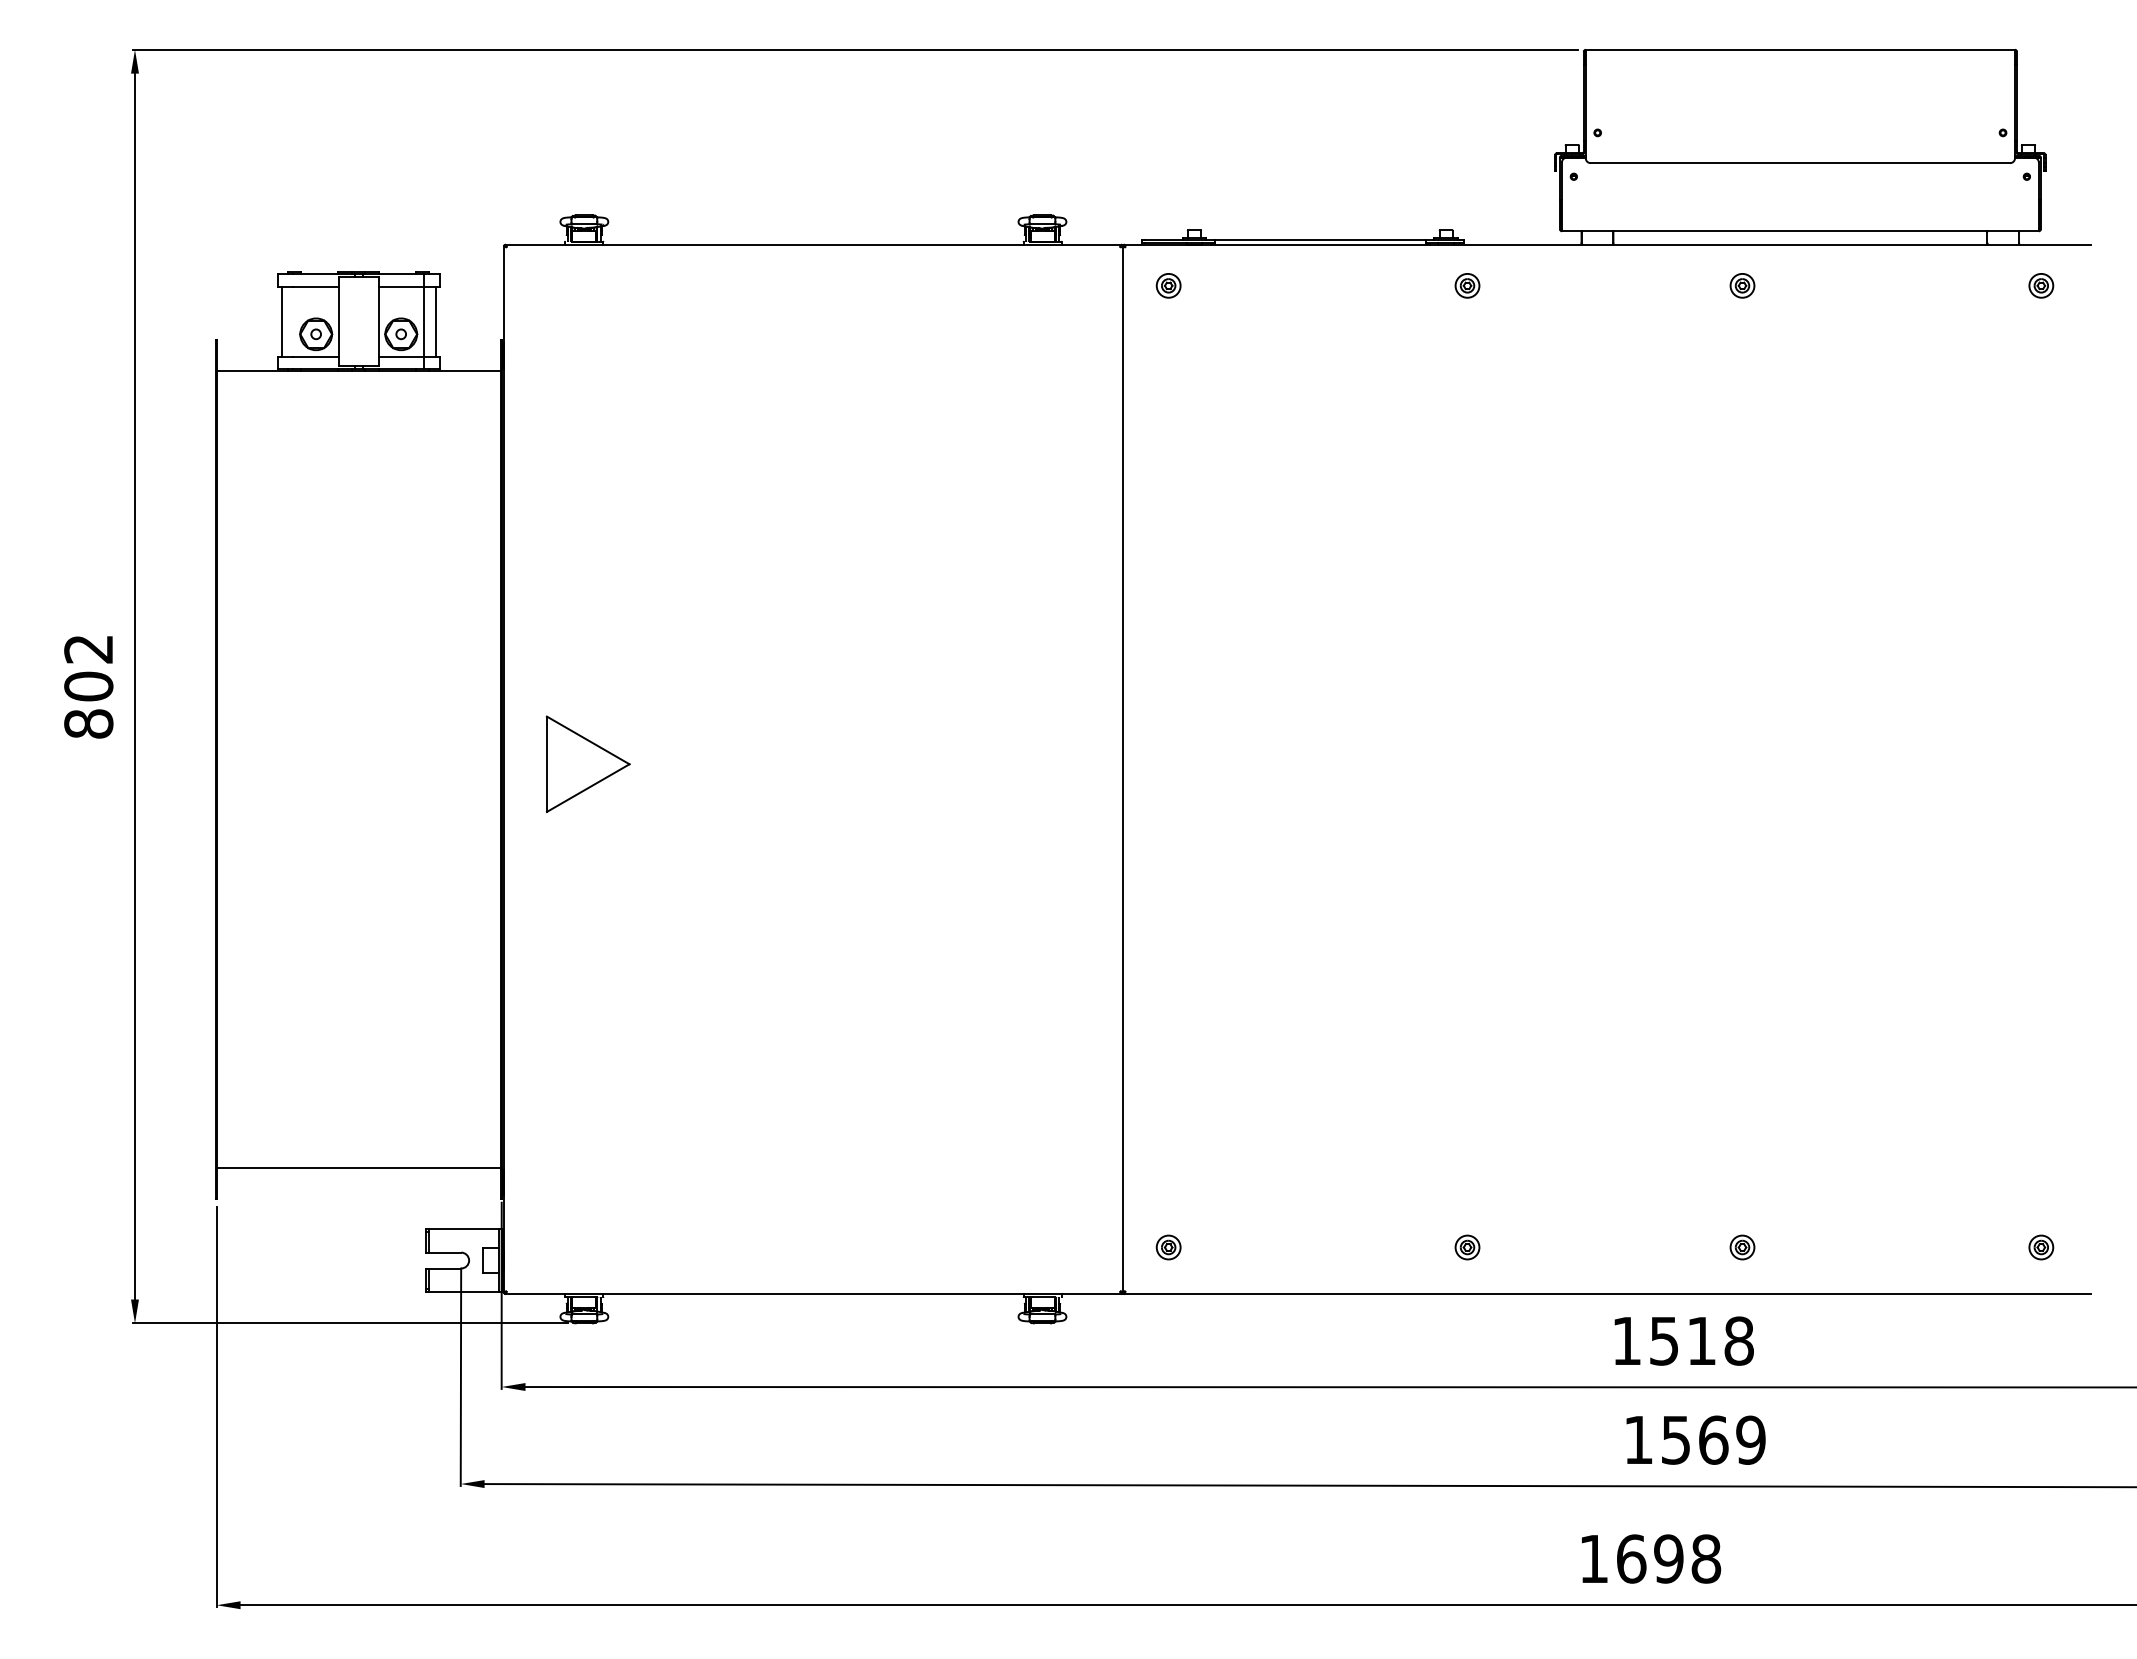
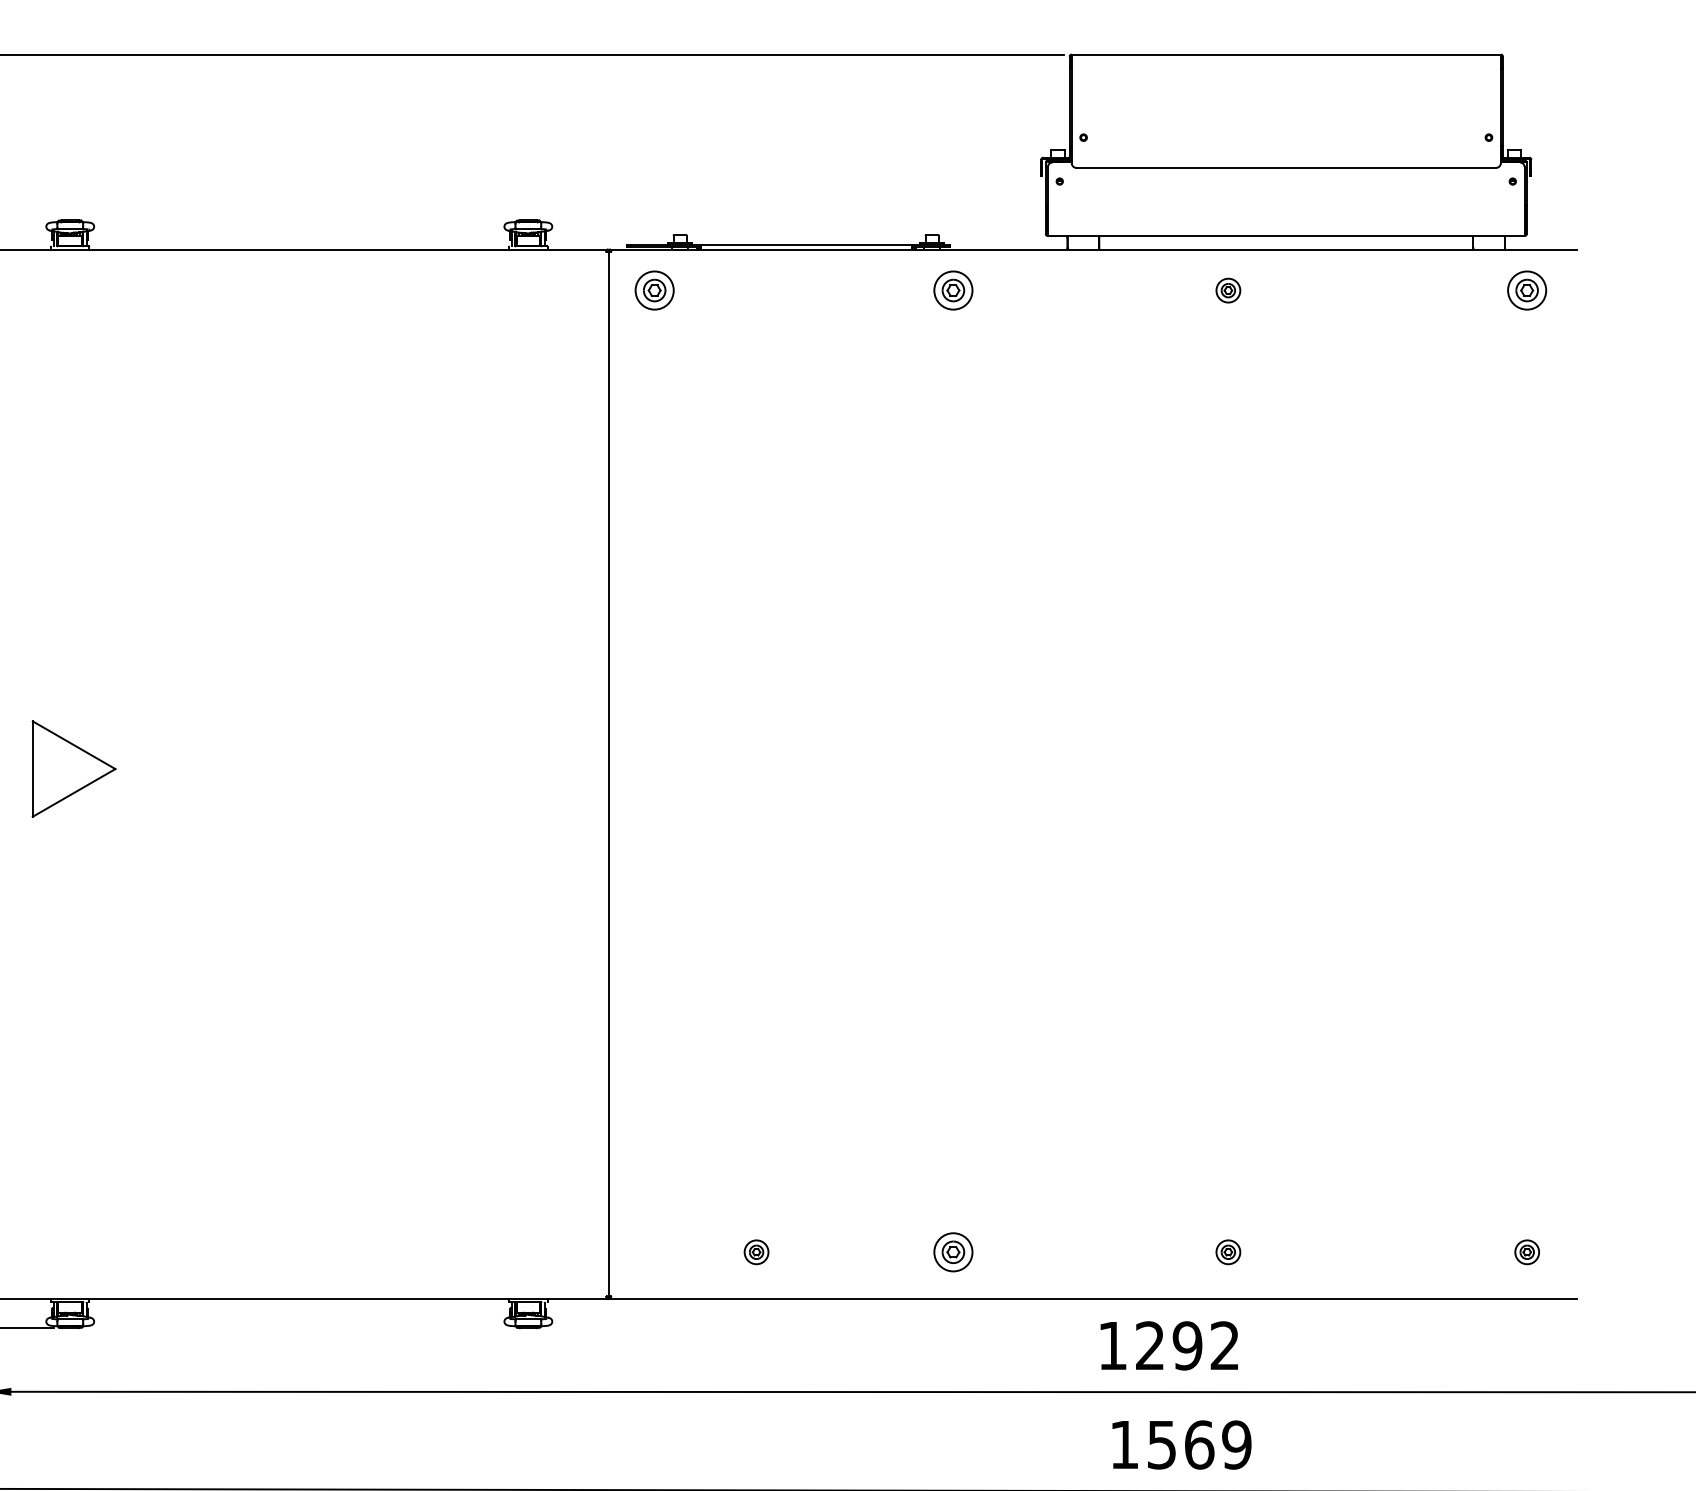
part: (1168, 285) -> (654, 290), size x1.6
part: (1467, 285) -> (953, 290), size x1.6
part: (2041, 285) -> (1527, 290), size x1.6
part: (1168, 1247) -> (756, 1252), moved
part: (1467, 1247) -> (953, 1252), size x1.6
text: (1701, 1340) -> (1187, 1345), 1518 -> 1292

